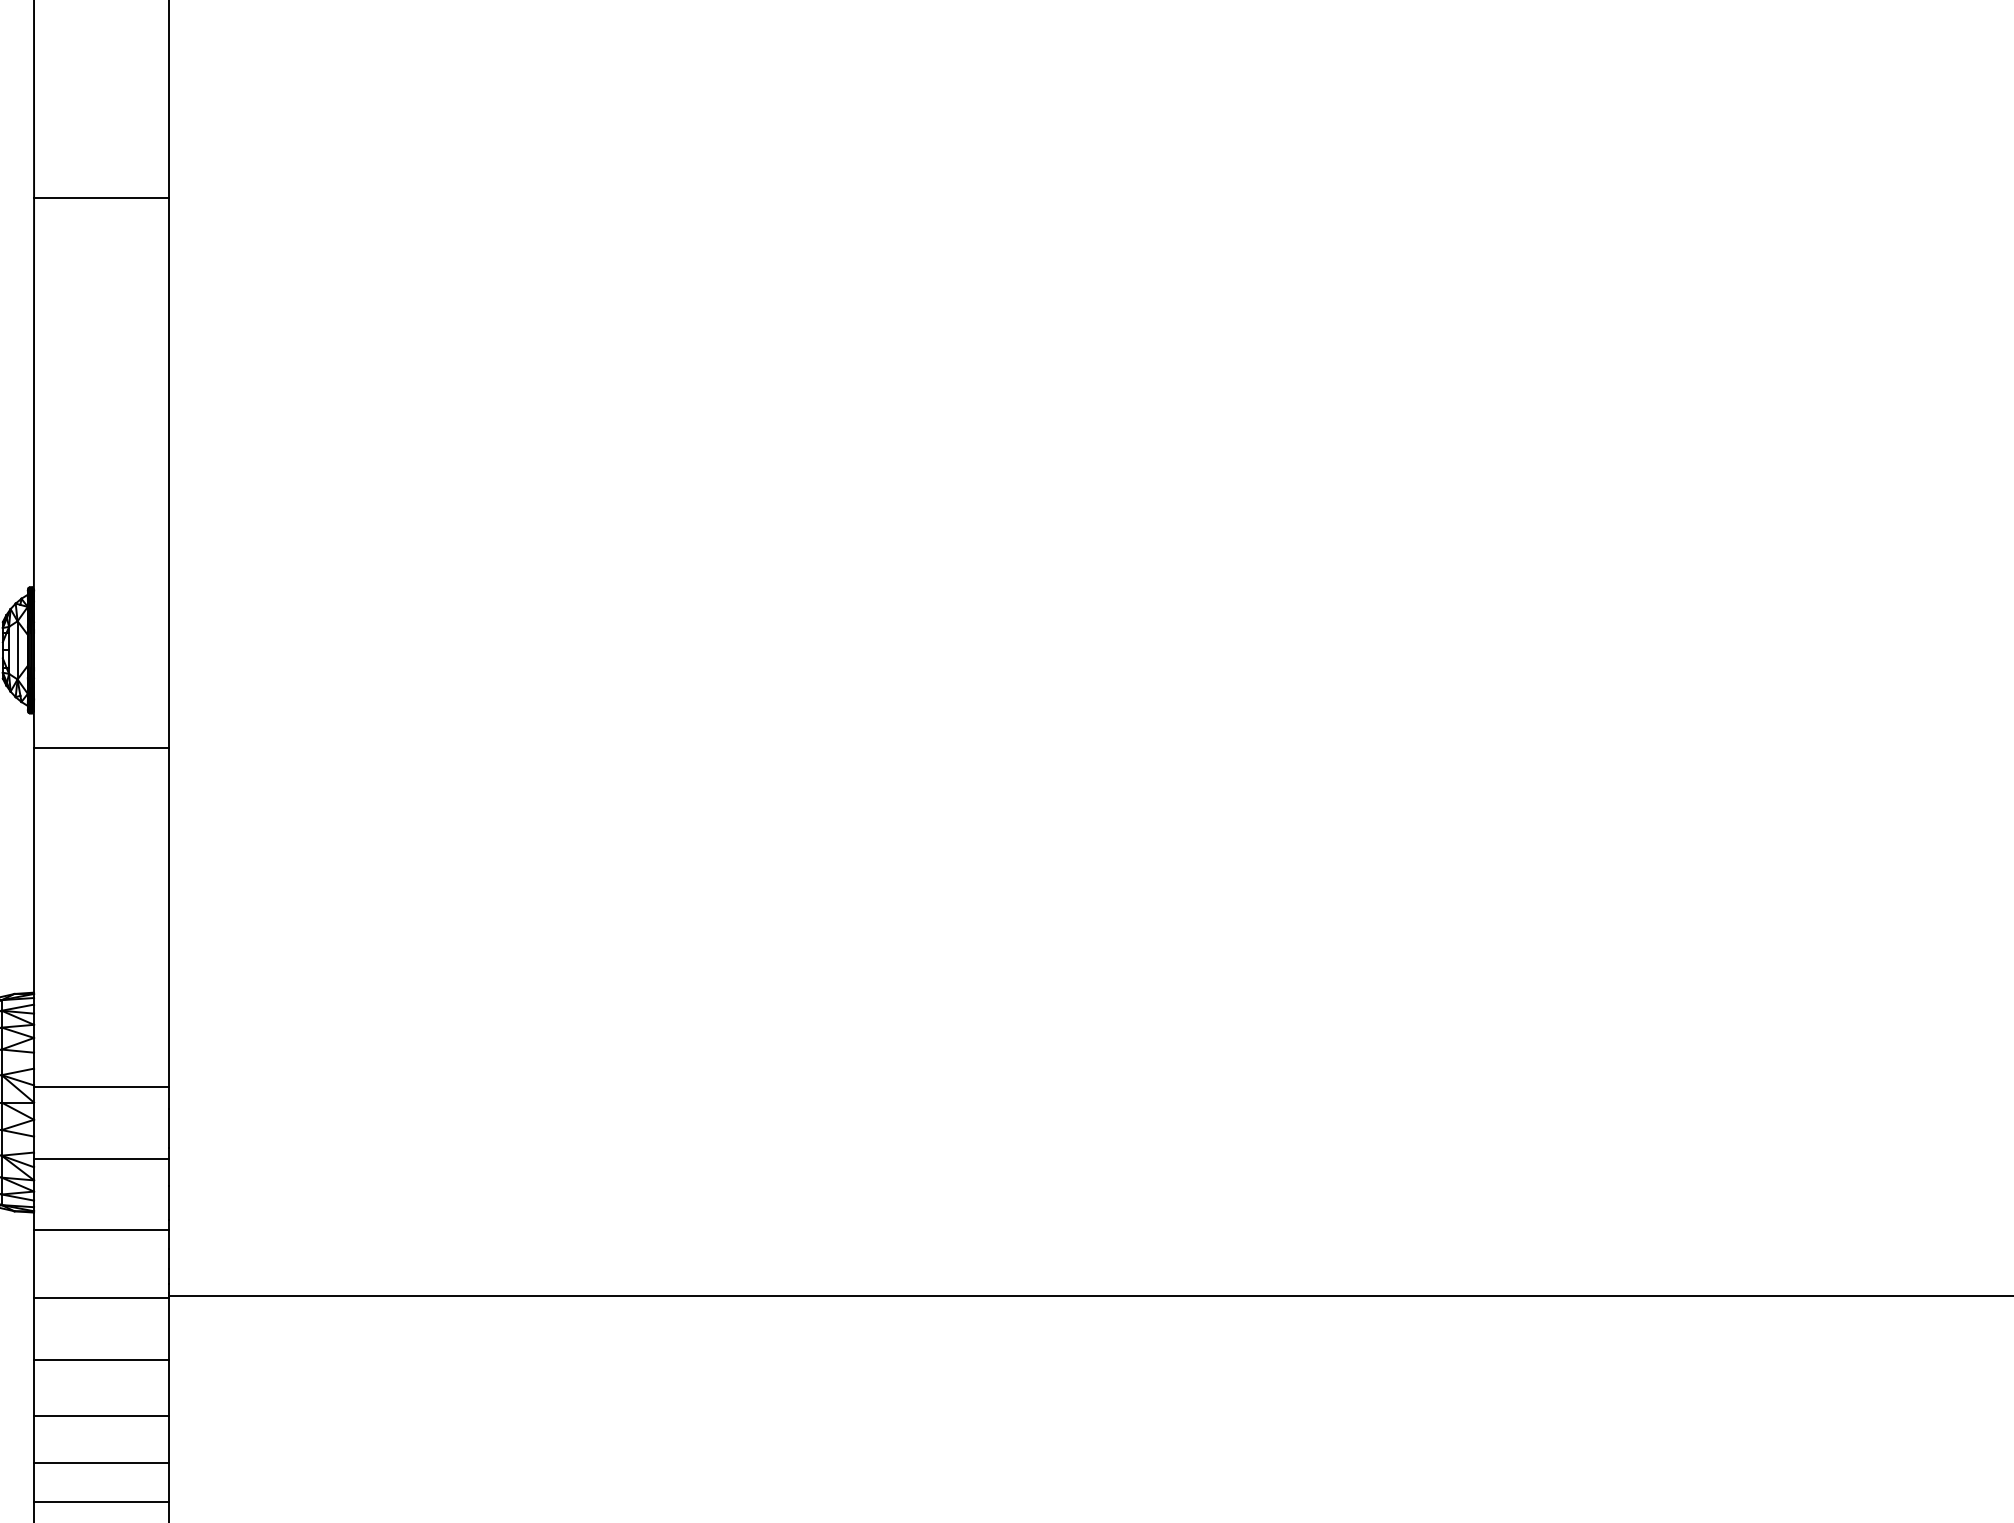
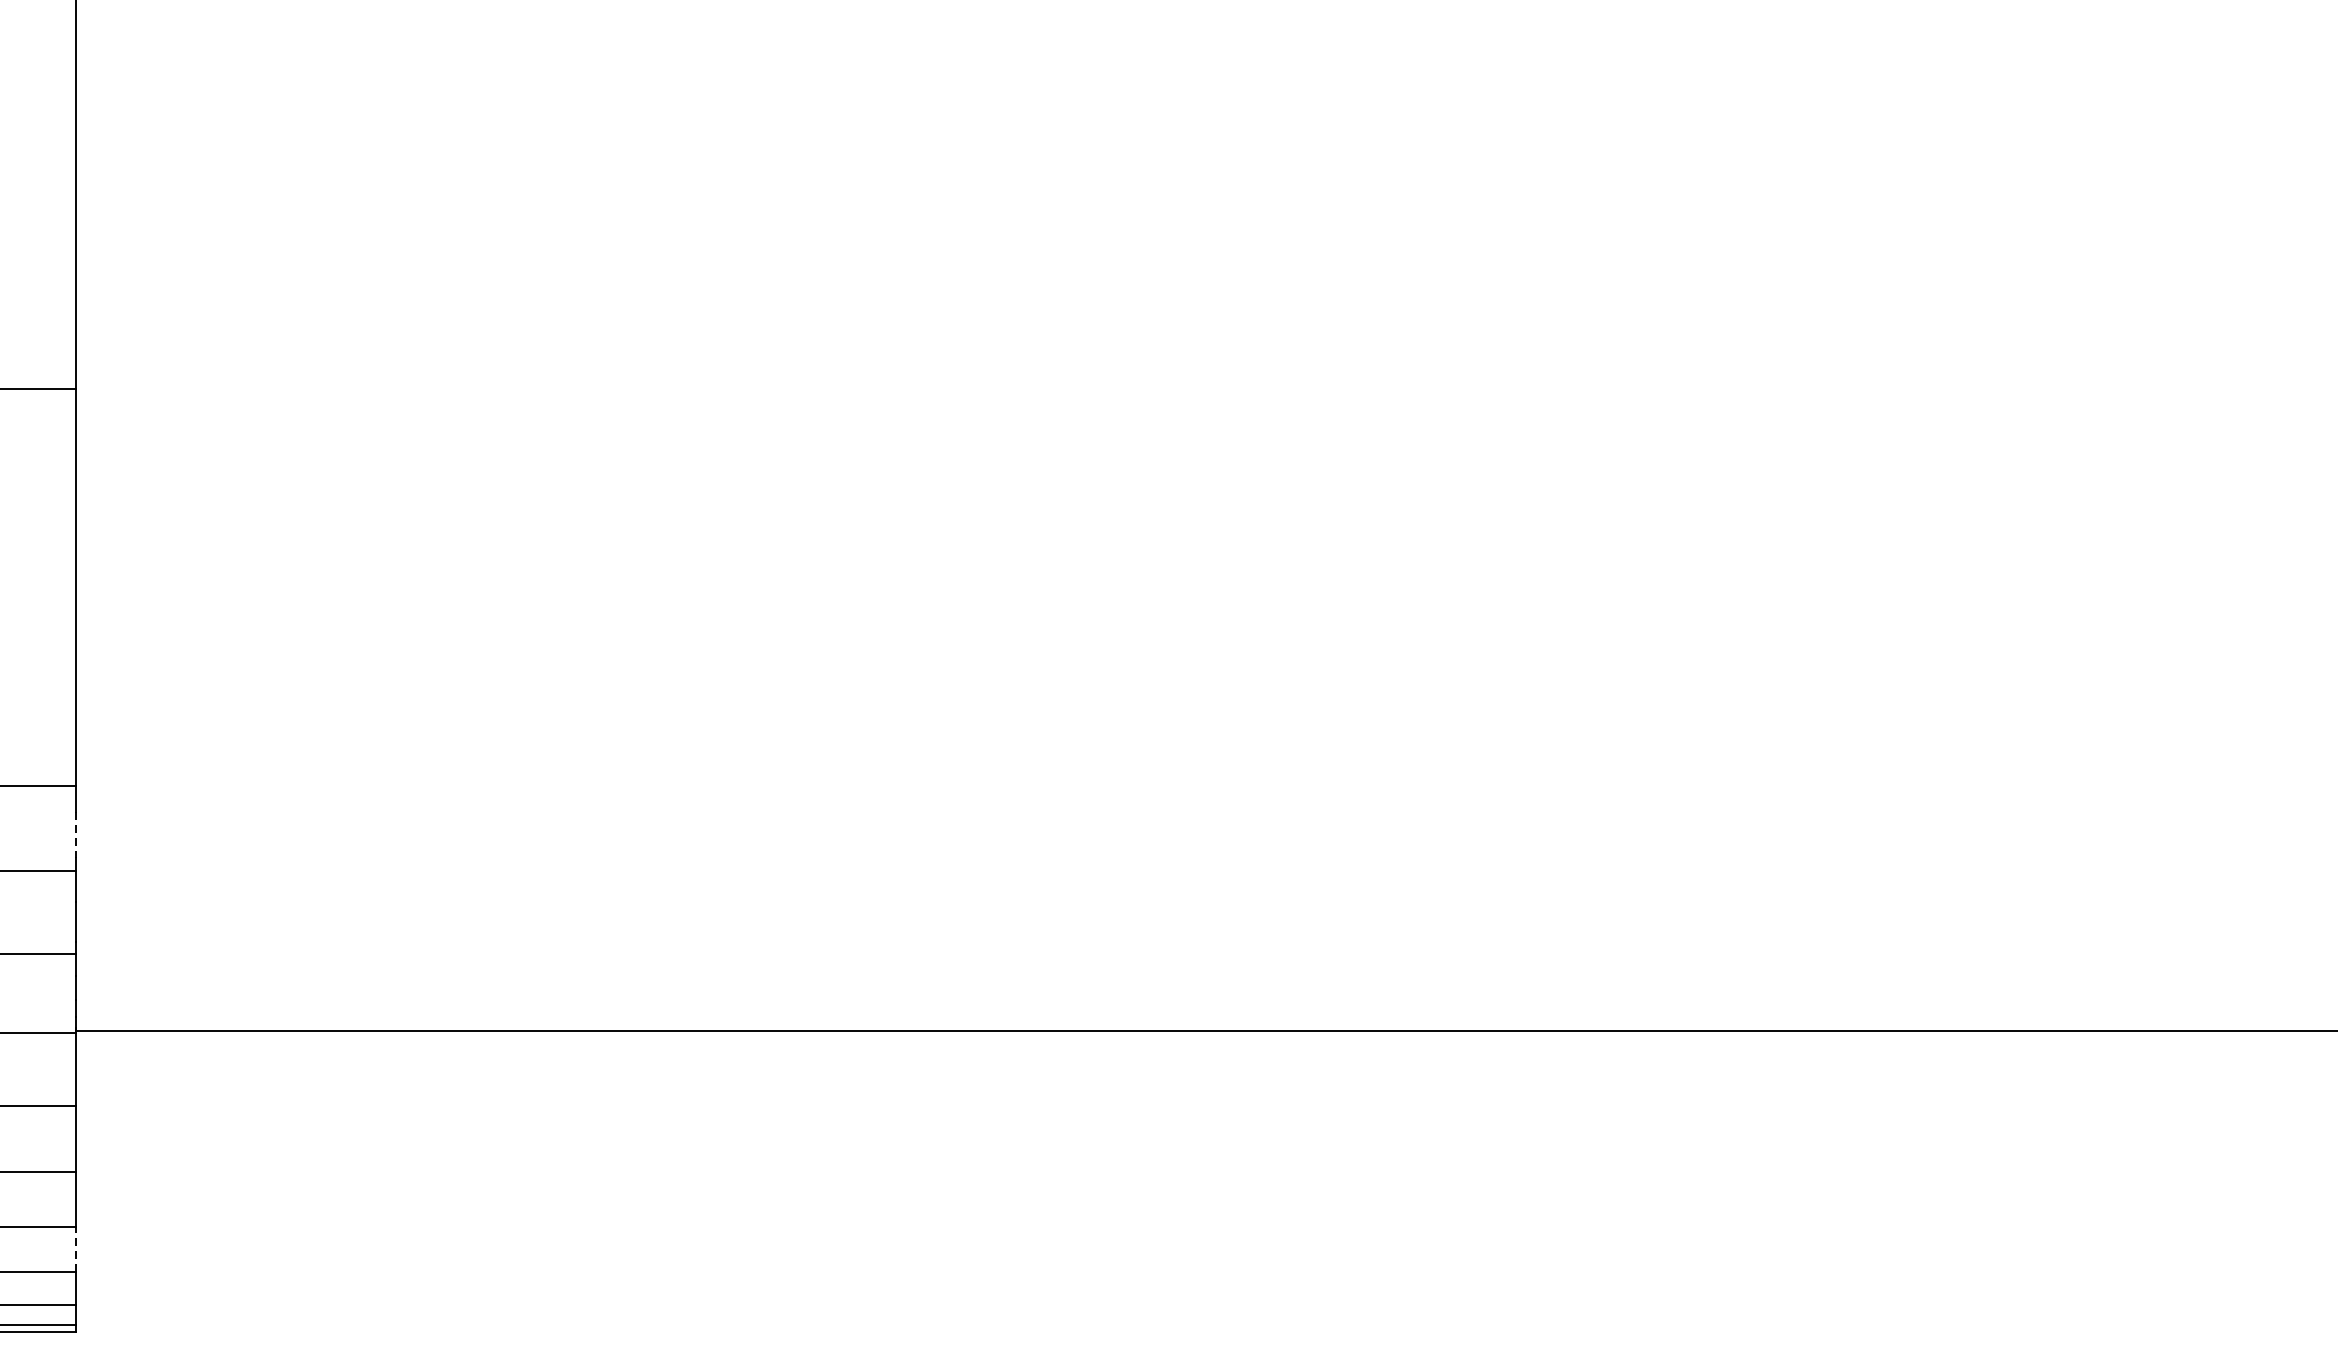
line: (168, 1128) -> (75, 834), solid -> dashed
line: (168, 1482) -> (75, 1249), solid -> dashed

